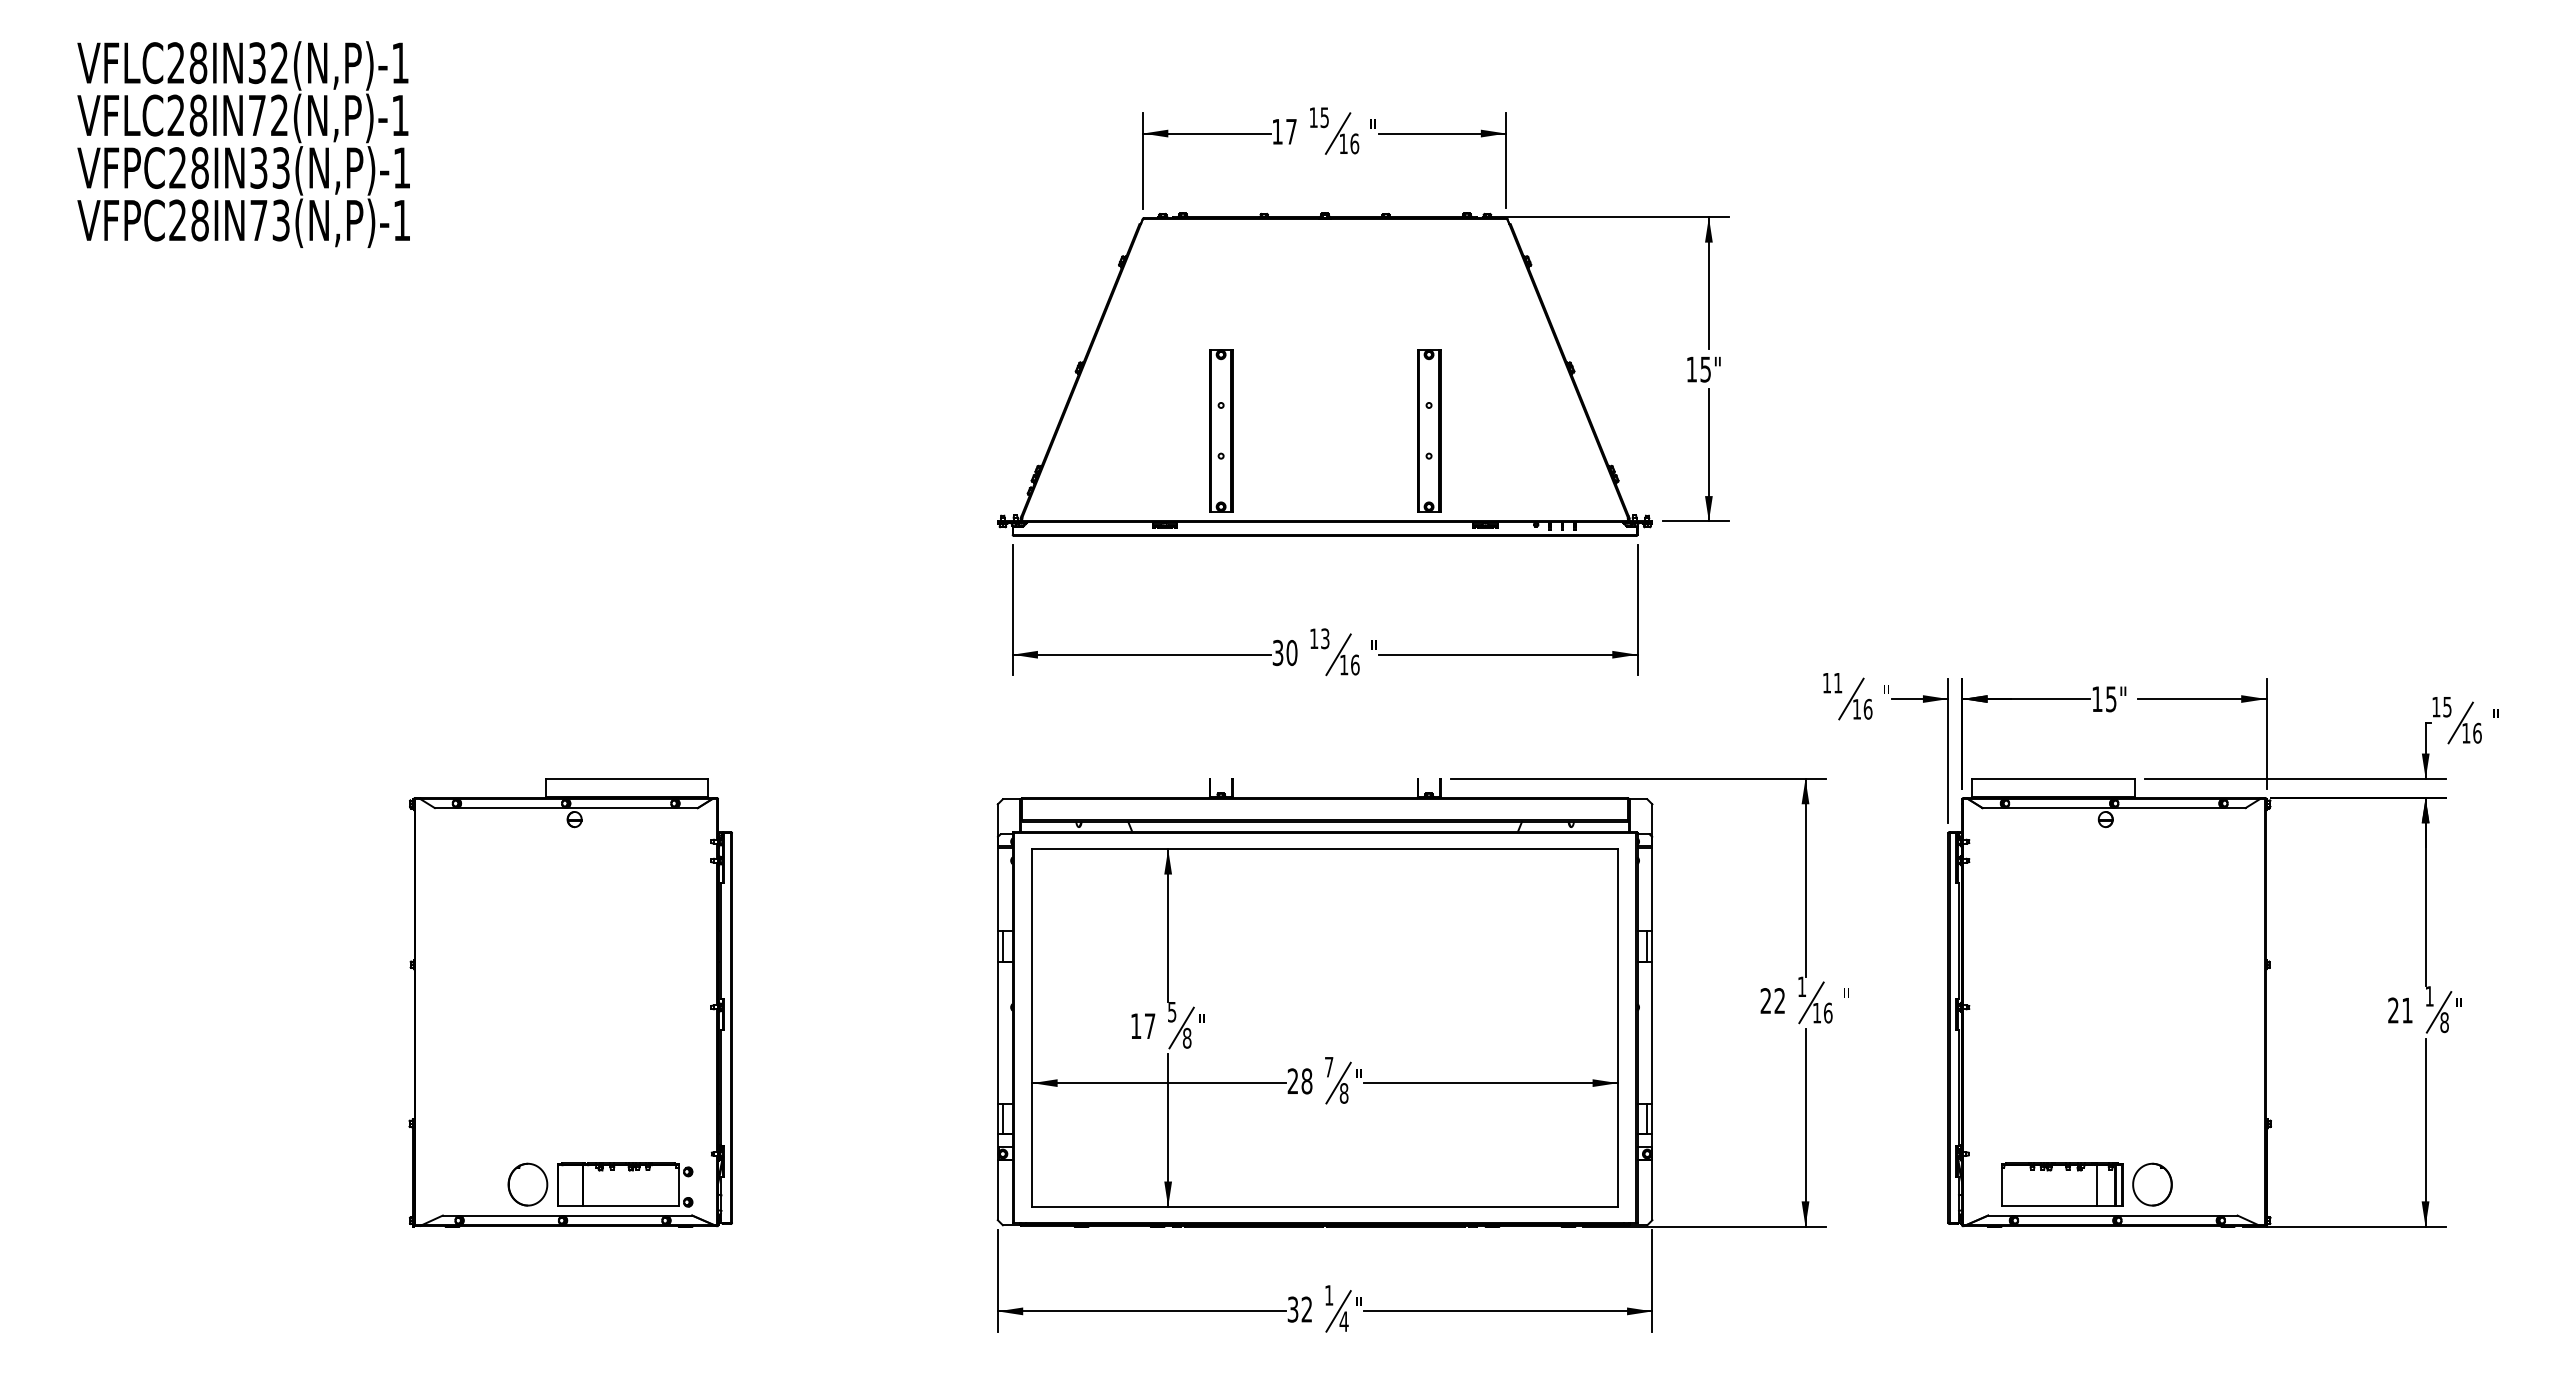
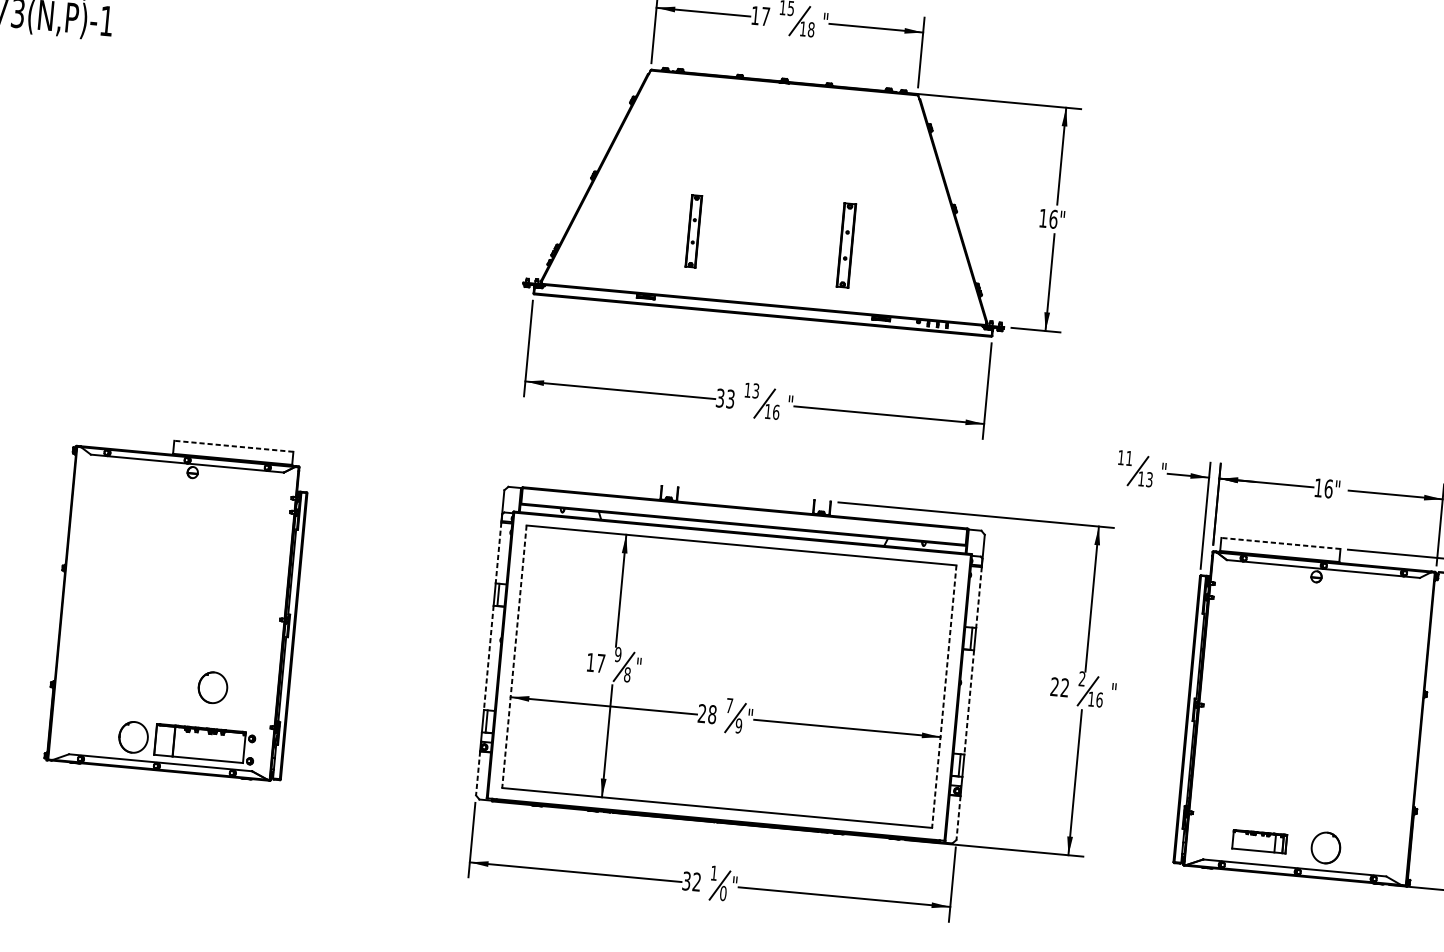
text: (1354, 143) -> (811, 29), 16 -> 18
text: (1705, 369) -> (1053, 219), 15" -> 16"
part: (1221, 430) -> (693, 231), size x0.6
part: (1429, 430) -> (846, 245), size x0.7
text: (1291, 653) -> (730, 399), 30 -> 33
text: (2111, 699) -> (1328, 489), 15" -> 16"
text: (1867, 708) -> (1149, 479), 16 -> 13
line: (626, 778) -> (233, 445), solid -> dashed
line: (2053, 778) -> (1280, 543), solid -> dashed
line: (997, 890) -> (498, 553), solid -> dashed
line: (1652, 890) -> (979, 598), solid -> dashed
text: (1801, 986) -> (1081, 678), 1 -> 2
text: (1171, 1011) -> (617, 654), 5 -> 9
line: (1032, 1028) -> (514, 657), solid -> dashed
line: (1617, 1028) -> (943, 696), solid -> dashed
line: (997, 1032) -> (488, 657), solid -> dashed
line: (1652, 1032) -> (969, 702), solid -> dashed
text: (1343, 1093) -> (738, 726), 8 -> 9
part: (628, 1107) -> (212, 687), added
part: (2062, 1184) -> (1259, 841), size x0.6
line: (997, 1190) -> (477, 773), solid -> dashed
line: (1652, 1190) -> (958, 818), solid -> dashed
text: (1343, 1321) -> (722, 893), 4 -> 0

